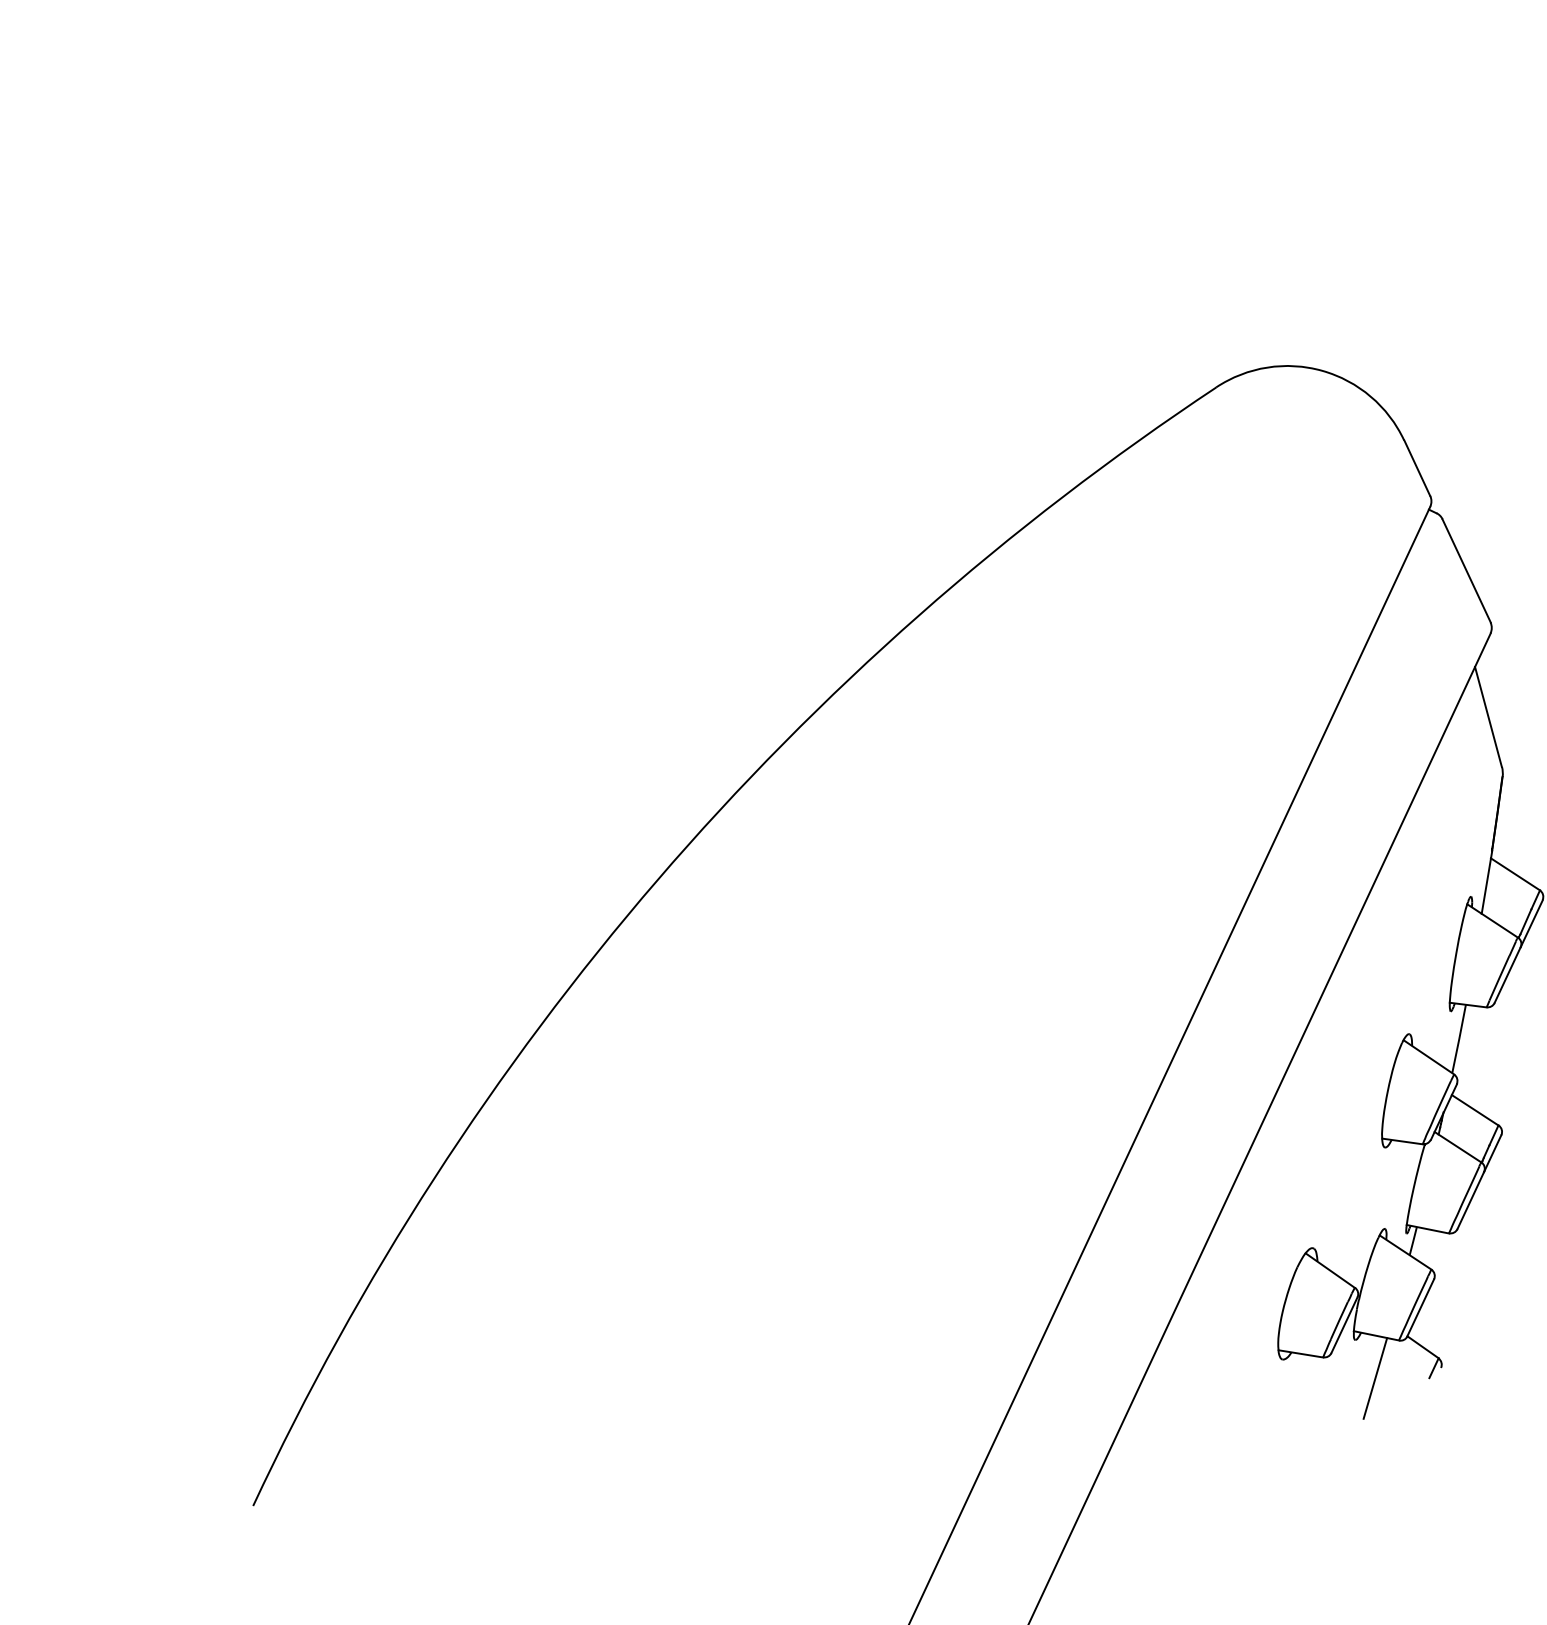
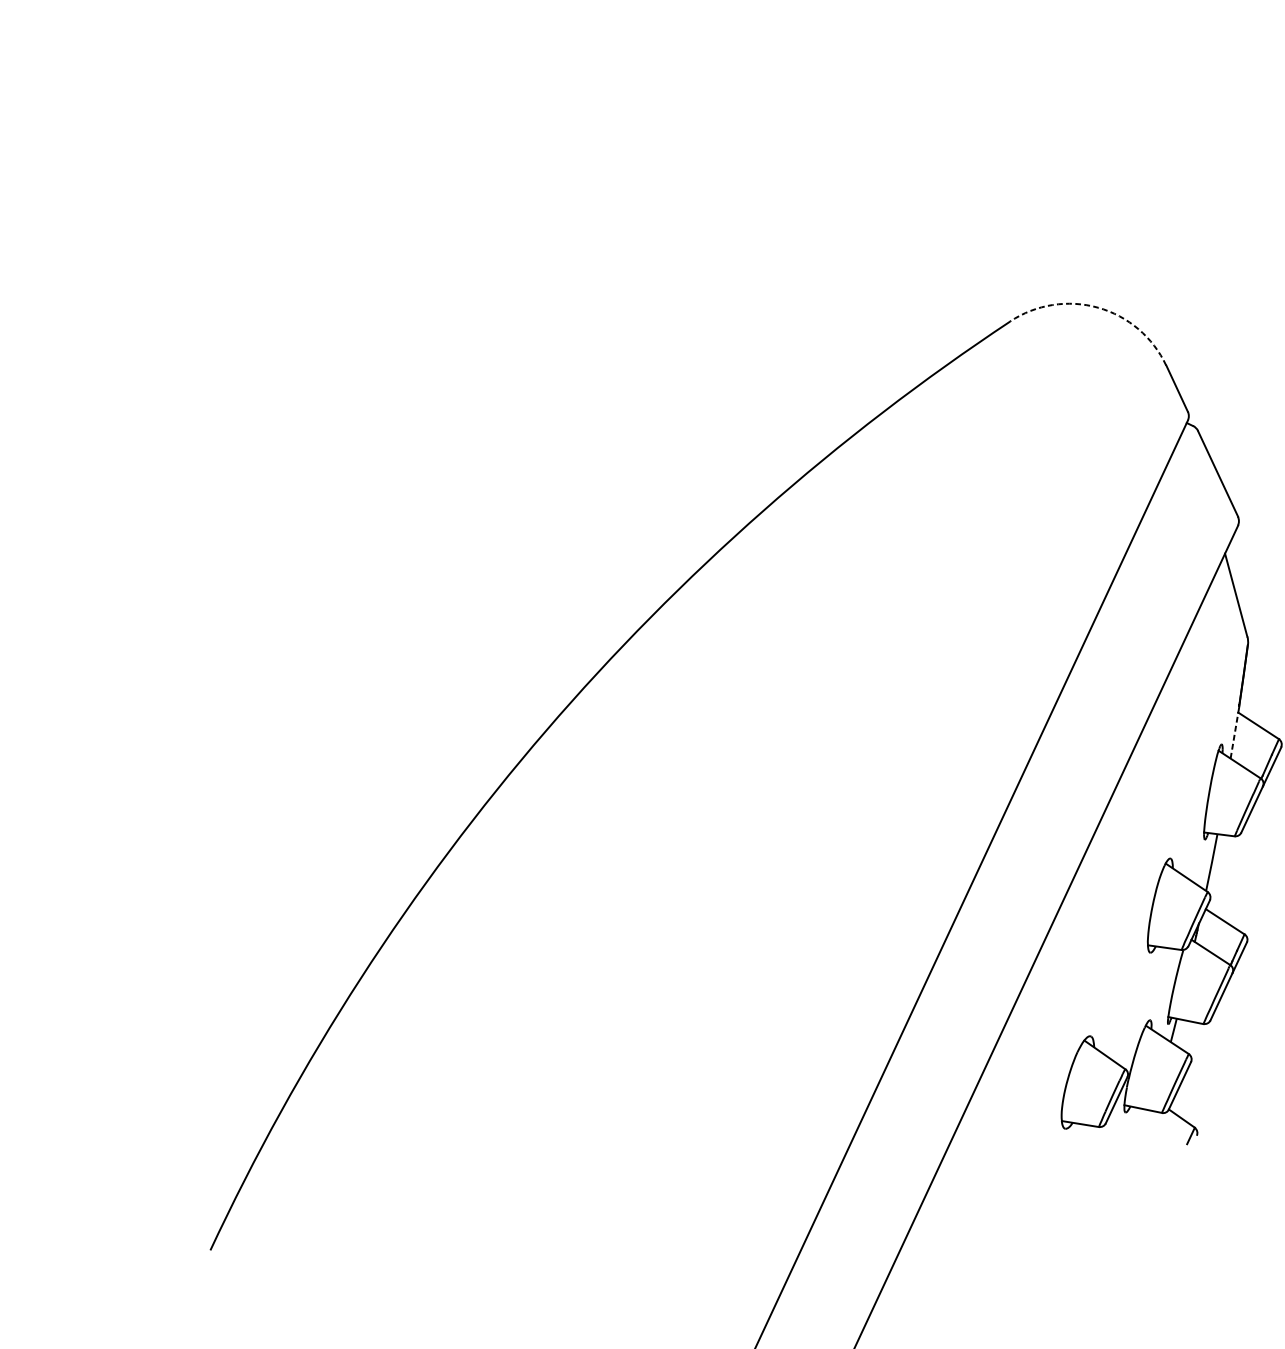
arc: (1322, 370) -> (1098, 307), solid -> dashed
line: (1486, 885) -> (1234, 735), solid -> dashed
line: (1375, 1378) -> (1142, 1144), removed

